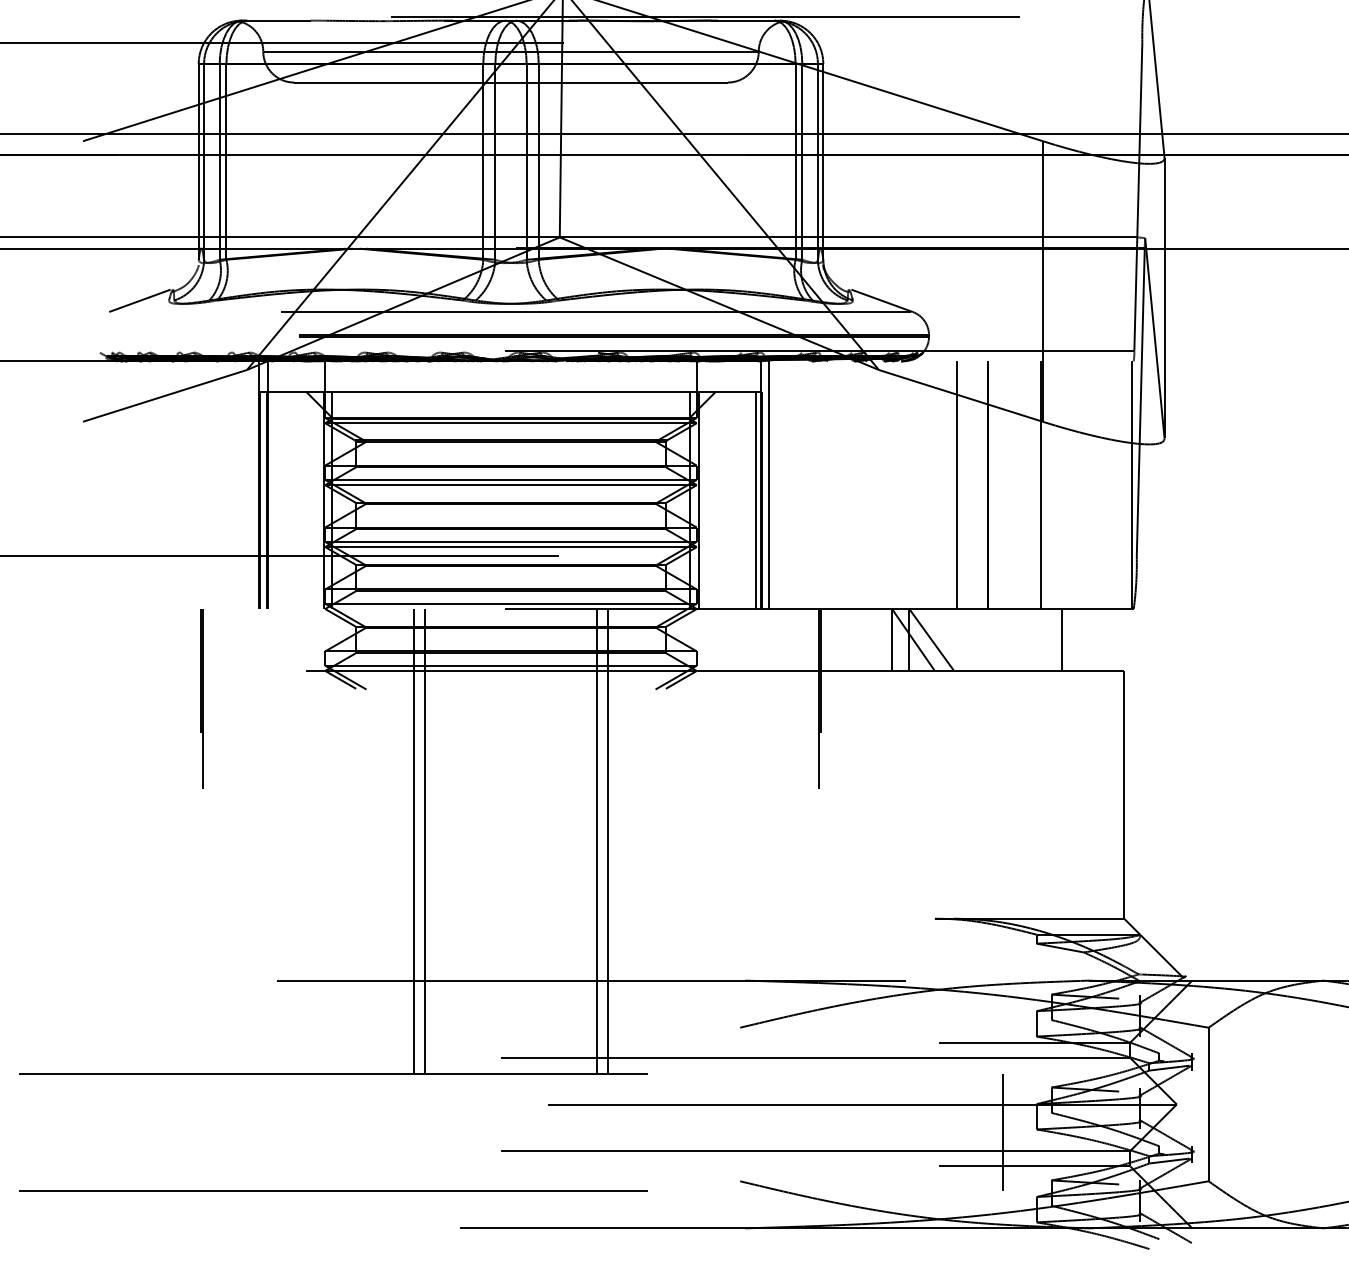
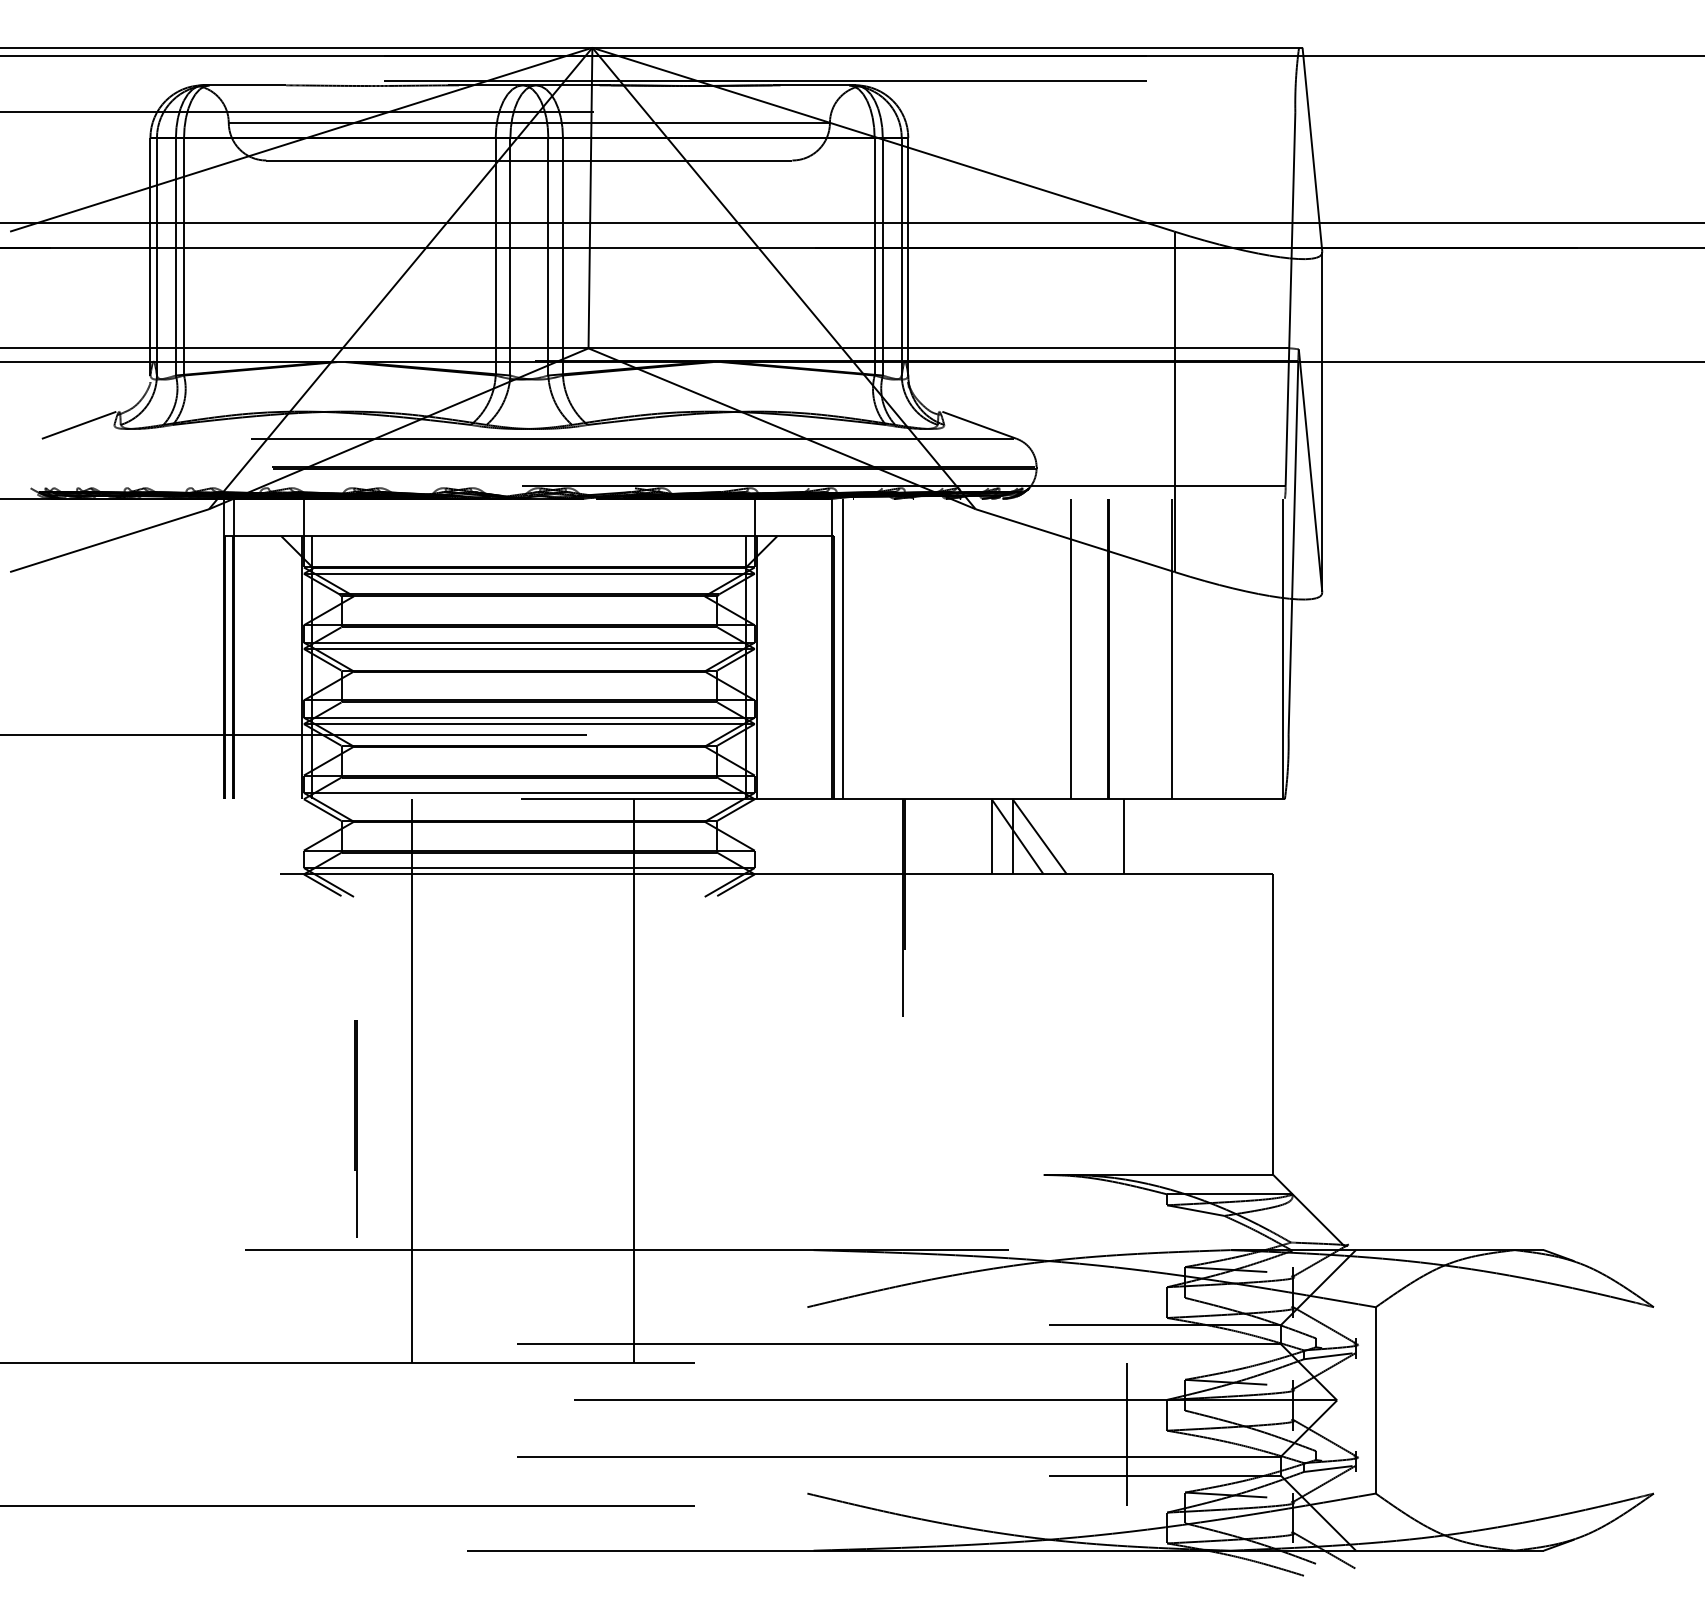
line: (755, 500) -> (826, 667), removed
line: (1062, 639) -> (1124, 836), moved
line: (202, 698) -> (355, 1128), moved
line: (424, 840) -> (424, 1080), removed
line: (607, 840) -> (646, 1080), removed

